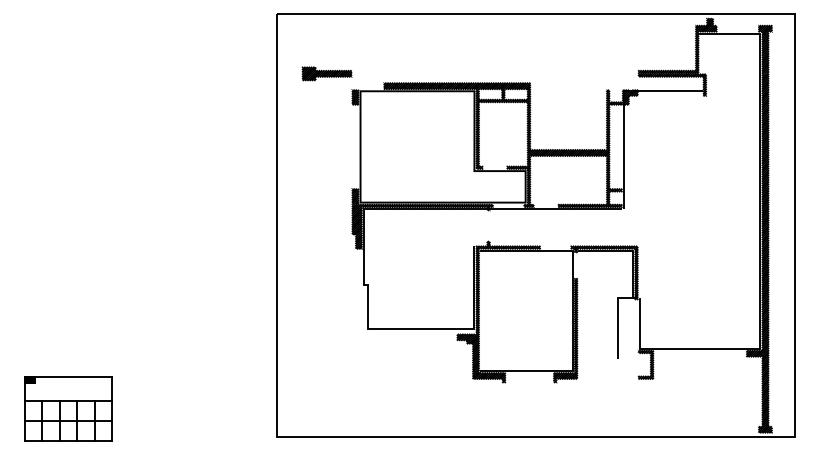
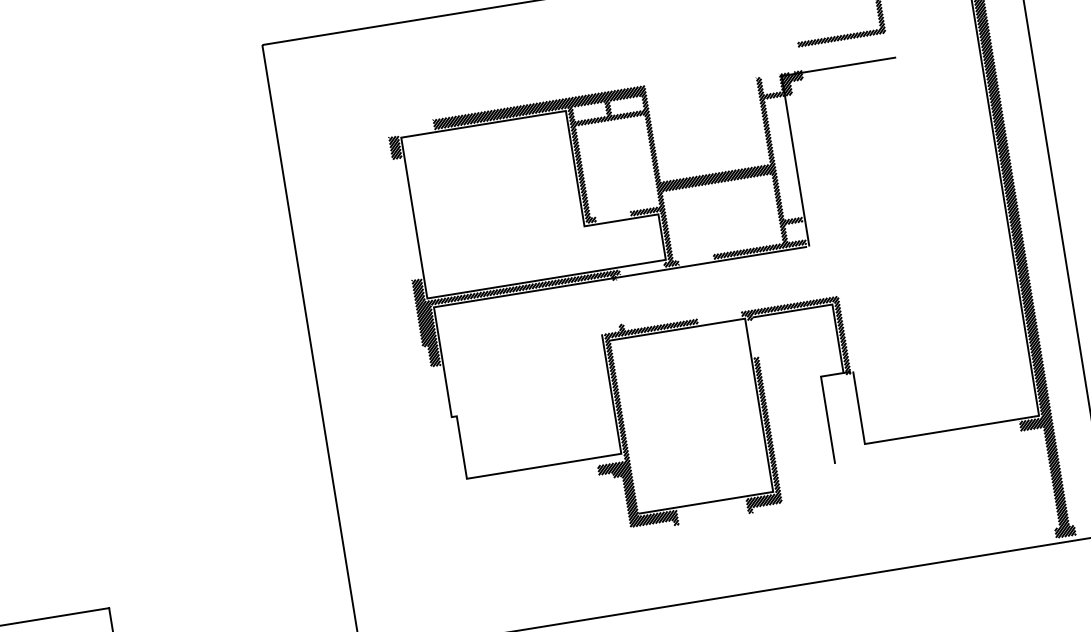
part: (326, 73) -> (347, 119), size x0.6
hatch: (672, 84) -> (850, 54), removed
hatch: (645, 364) -> (876, 465), removed

